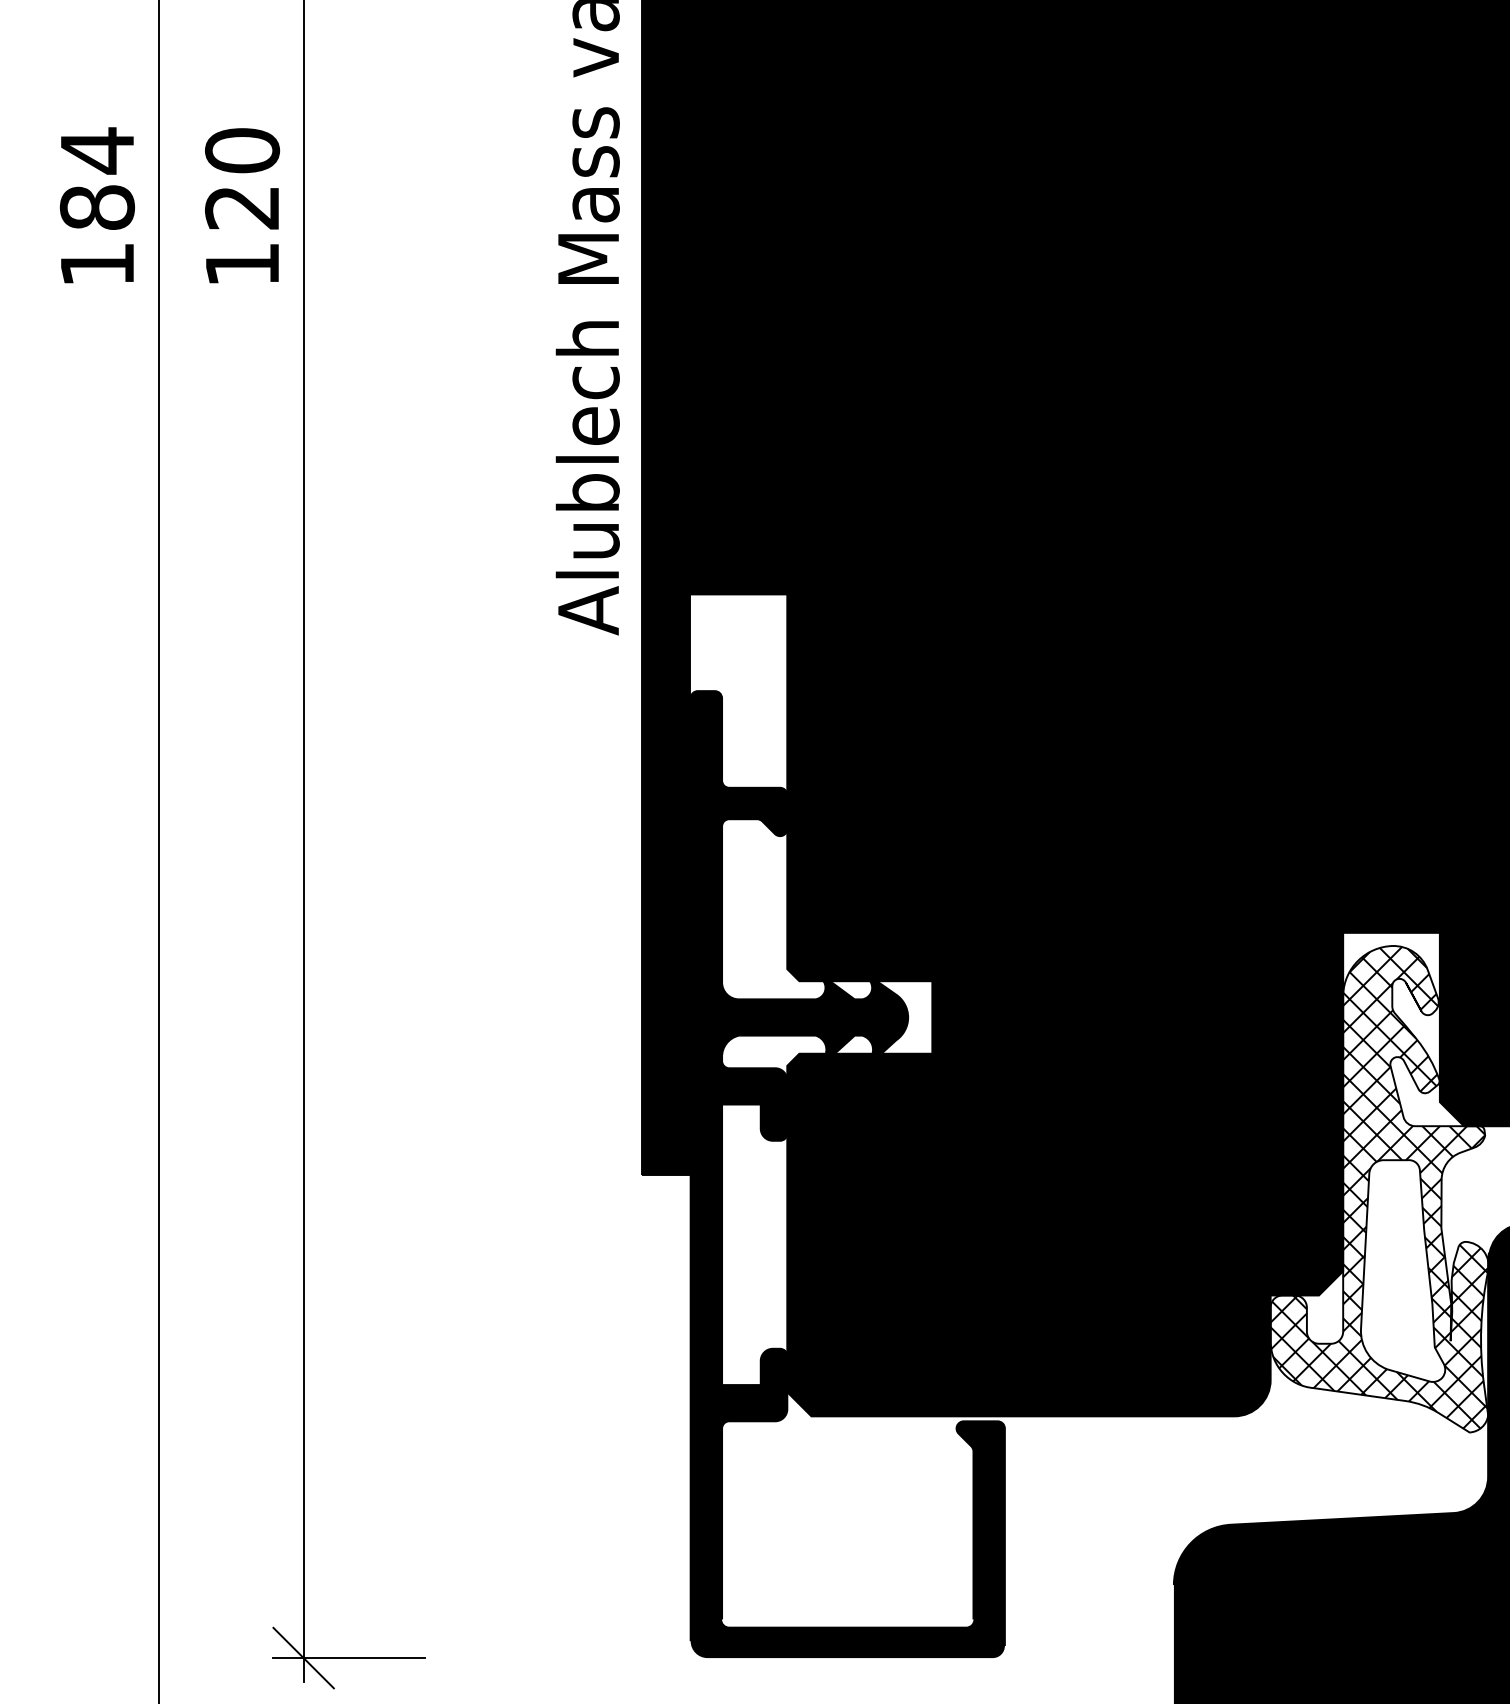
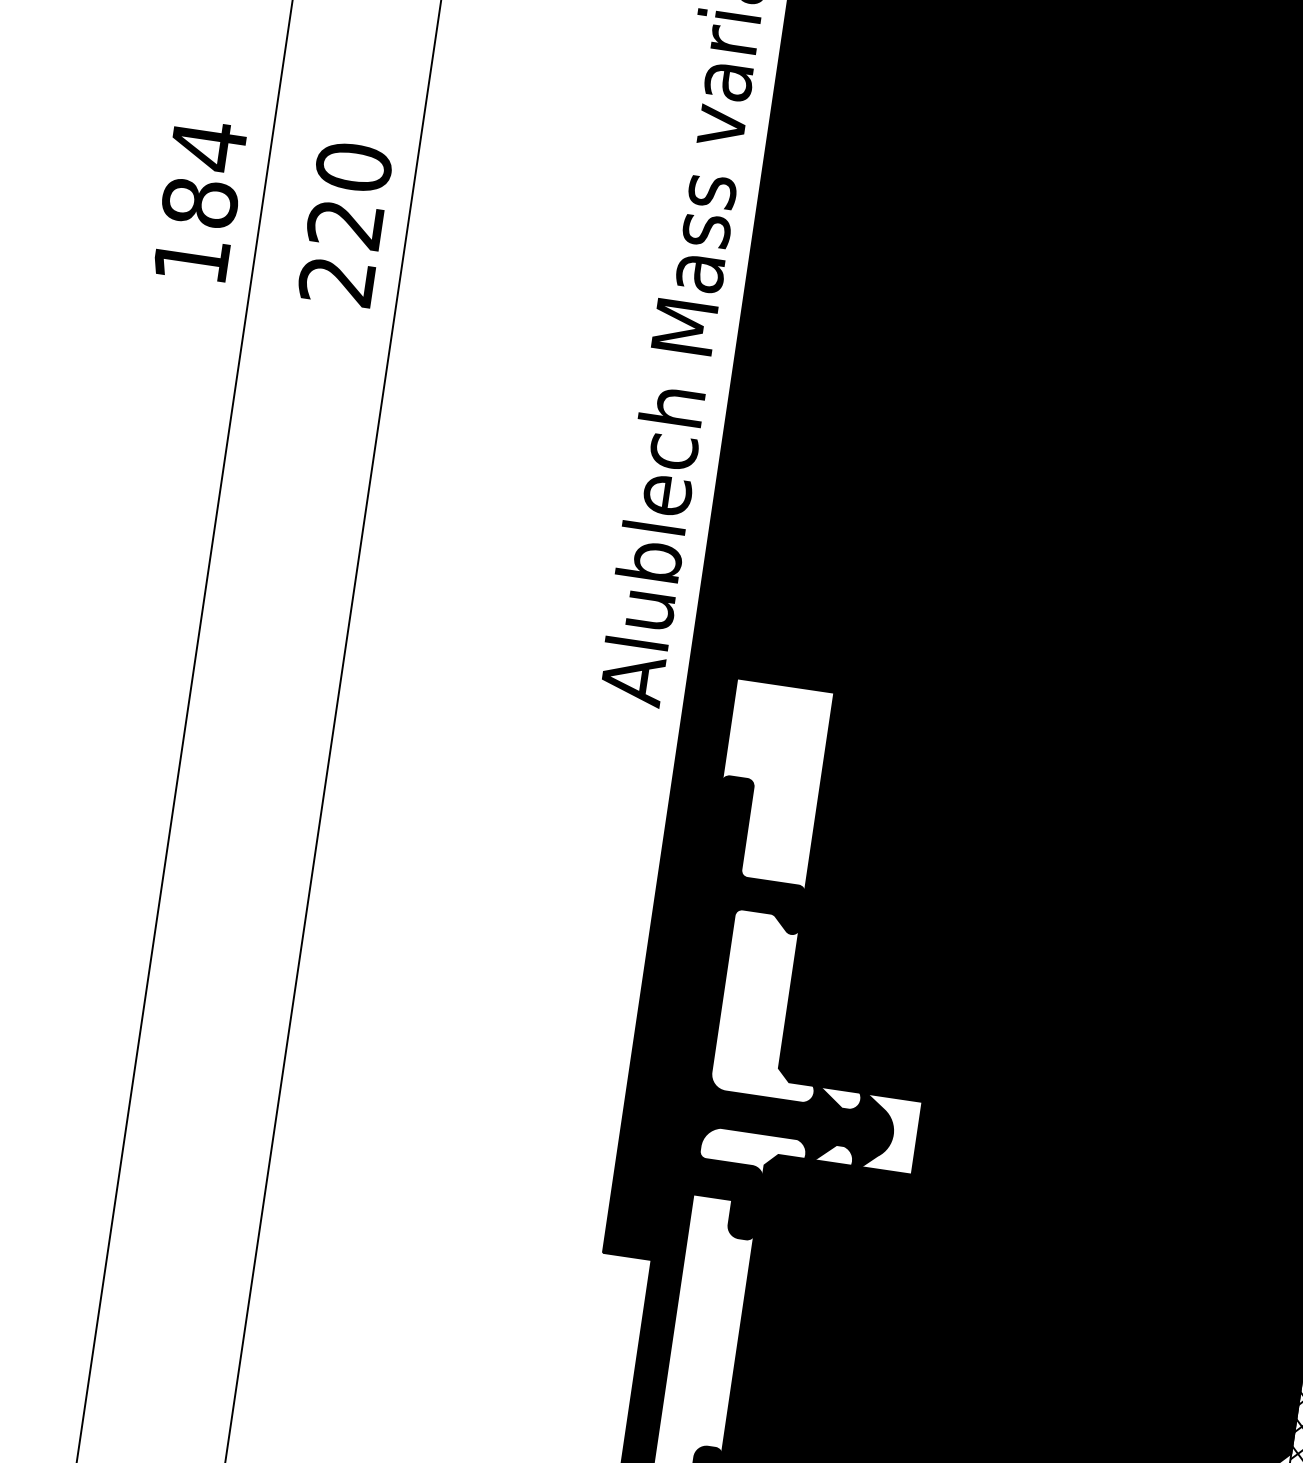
text: (241, 265) -> (335, 282), 120 -> 220

